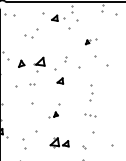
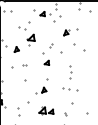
part: (90, 41) -> (70, 32), size x1.67
part: (39, 63) -> (30, 39), moved
part: (53, 111) -> (41, 86), size x1.43
part: (90, 115) -> (70, 89), size x1.67

